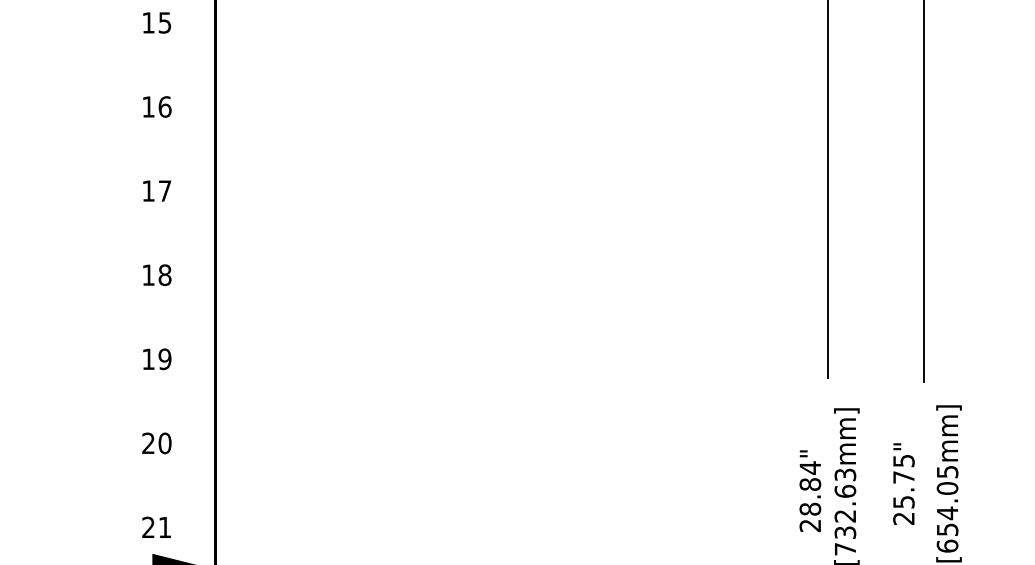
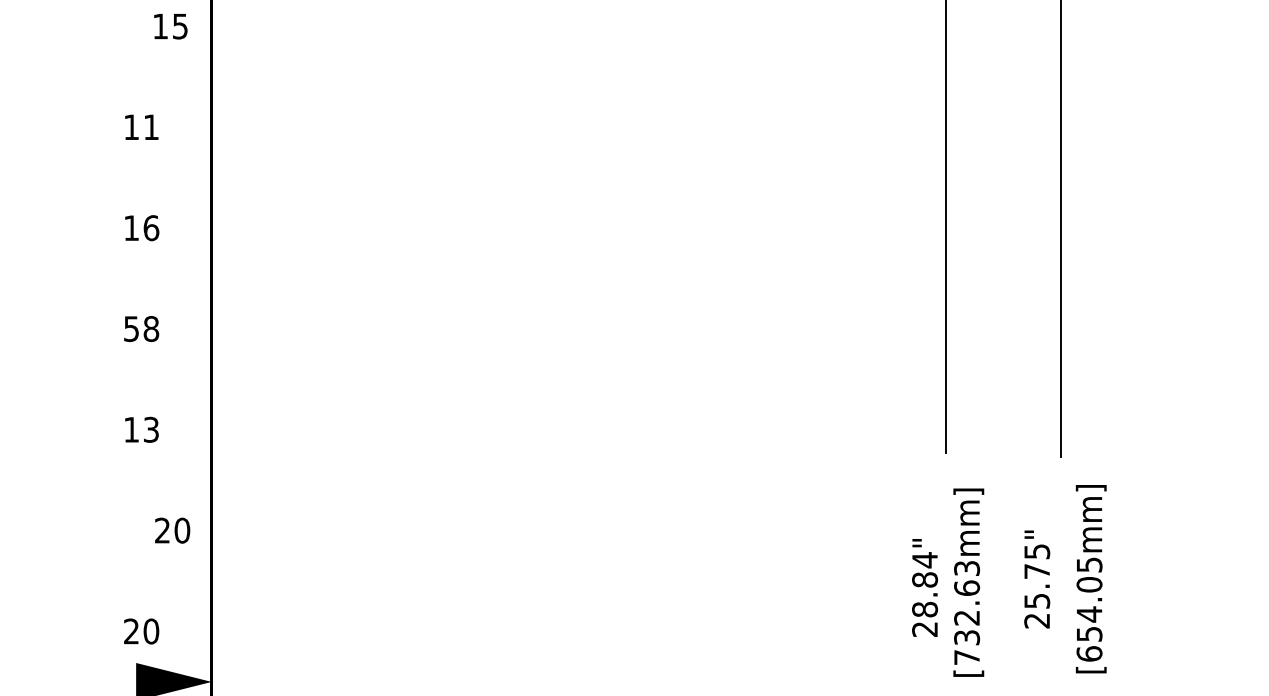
text: (156, 22) -> (170, 26), moved
text: (165, 107) -> (151, 127), 16 -> 11
text: (165, 191) -> (151, 228), 17 -> 16
text: (148, 274) -> (131, 328), 18 -> 58
text: (165, 359) -> (151, 429), 19 -> 13
text: (156, 443) -> (172, 530), moved
text: (165, 527) -> (151, 631), 21 -> 20

